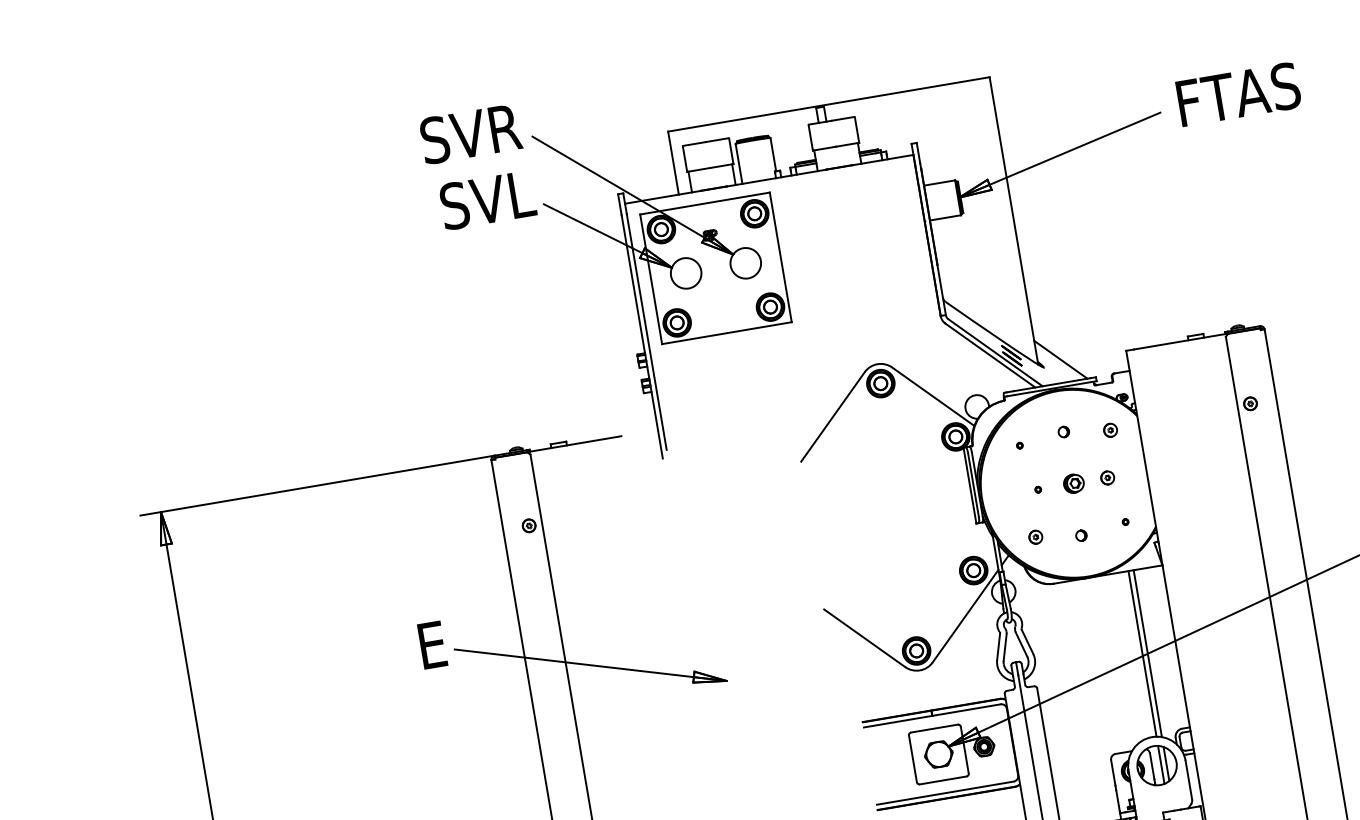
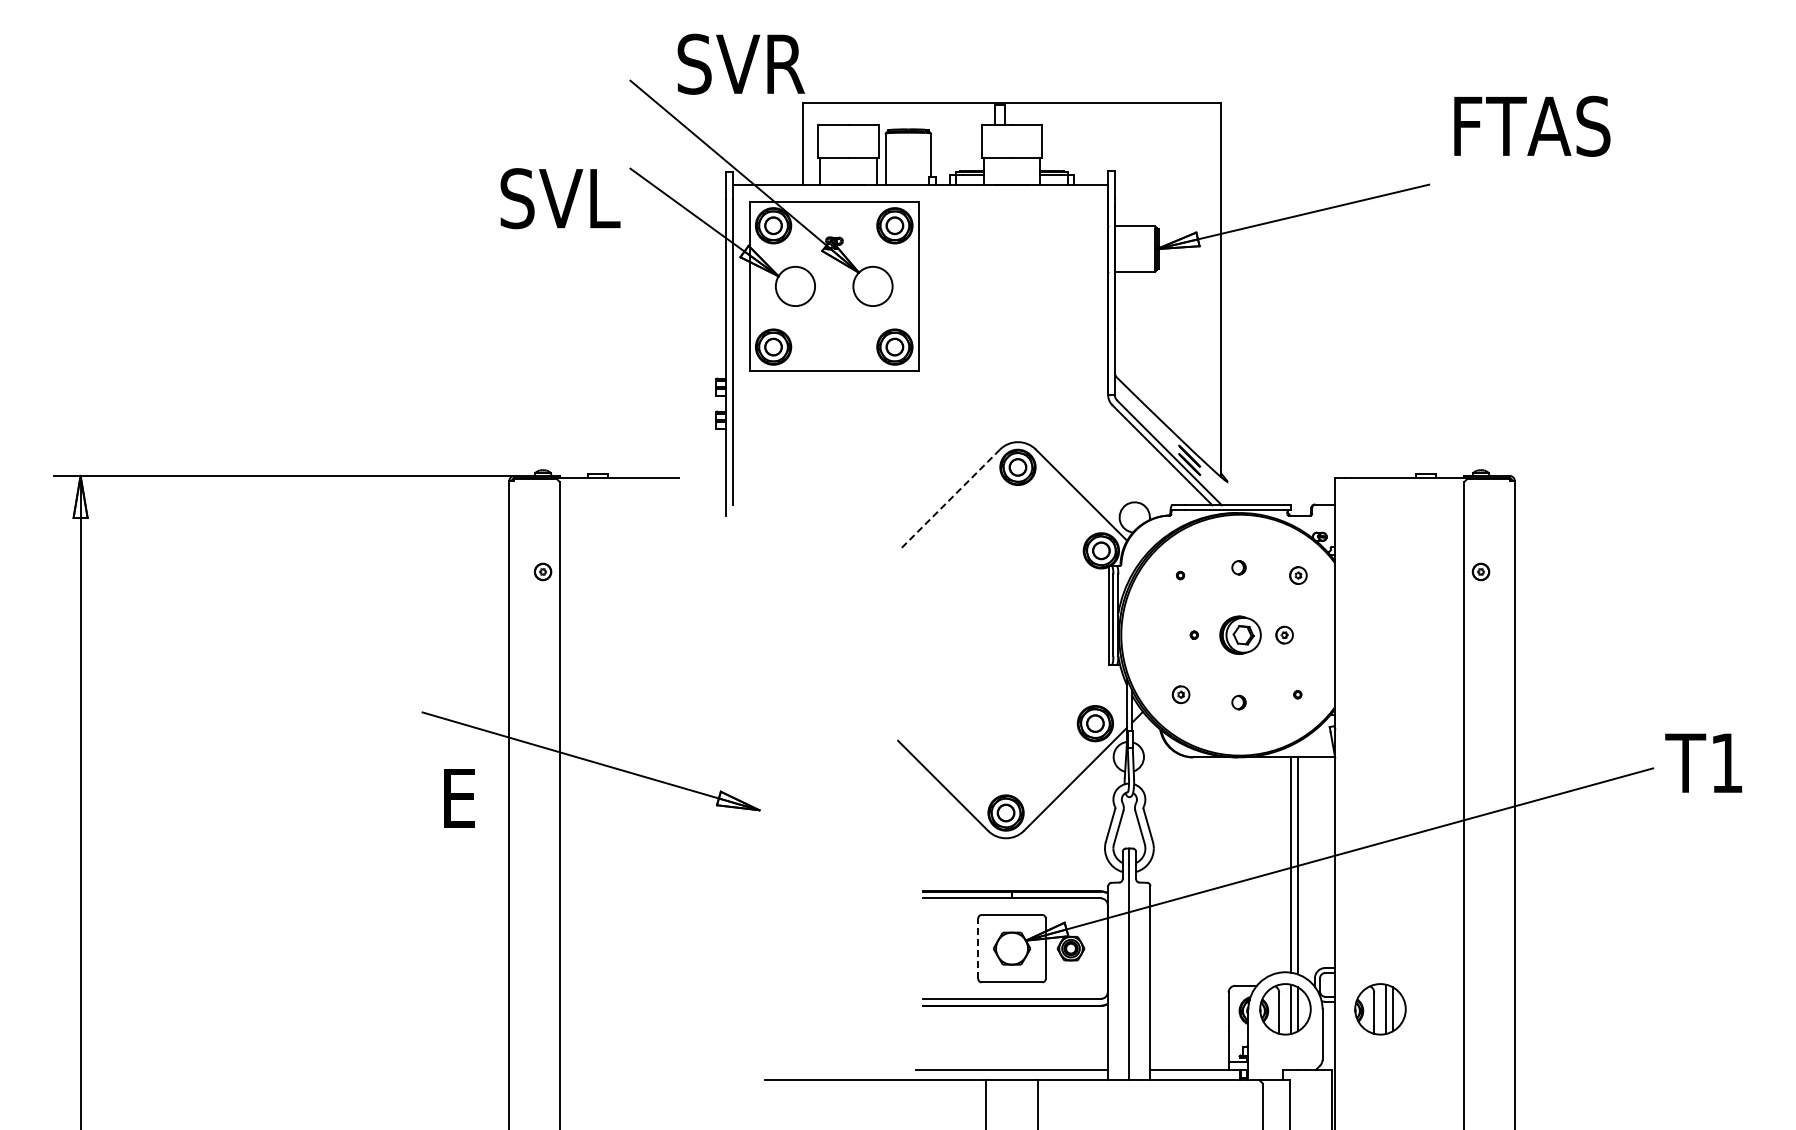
text: (1238, 93) -> (1532, 125), moved
text: (470, 133) -> (740, 63), moved
text: (487, 200) -> (560, 198), moved
line: (1060, 359) -> (1250, 475), removed
line: (833, 417) -> (950, 499), solid -> dashed
part: (1073, 483) -> (1240, 634), size x1.6
text: (432, 645) -> (459, 798), moved
part: (1230, 753) -> (1380, 1009), added
line: (913, 758) -> (978, 948), solid -> dashed

